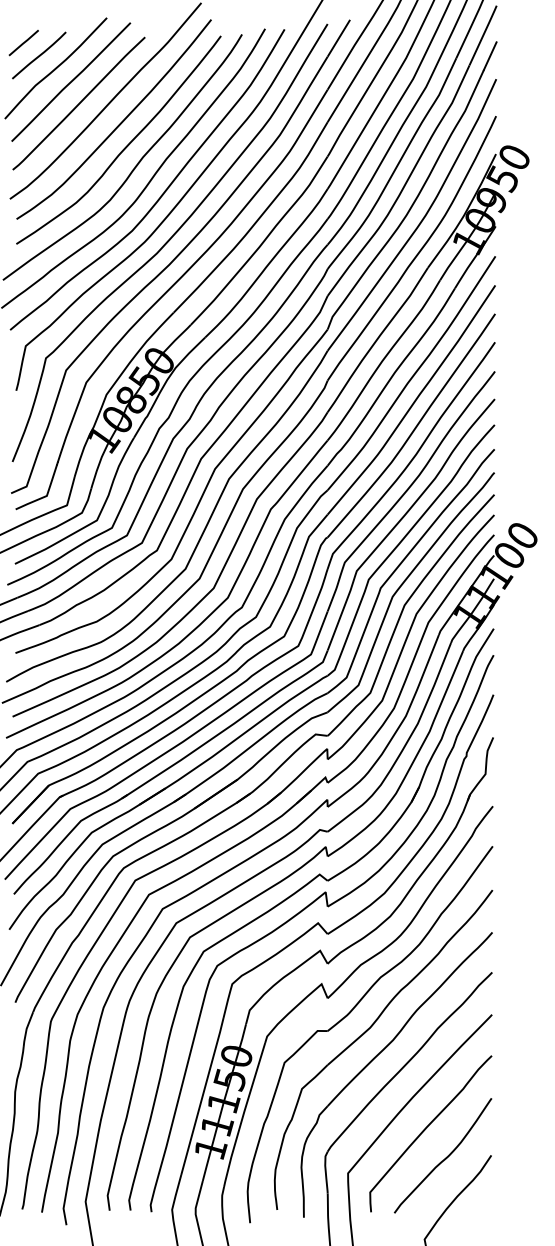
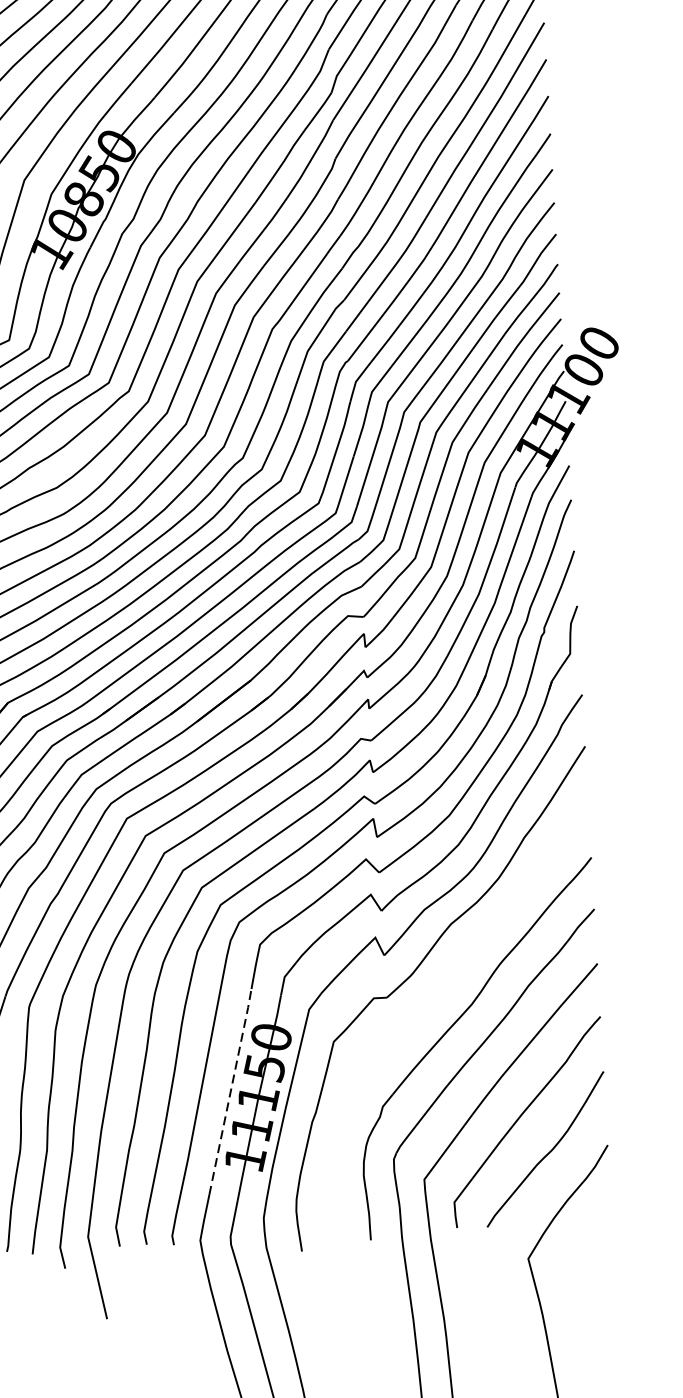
part: (366, 1032) -> (437, 996), removed
line: (202, 1095) -> (230, 1090), solid -> dashed

